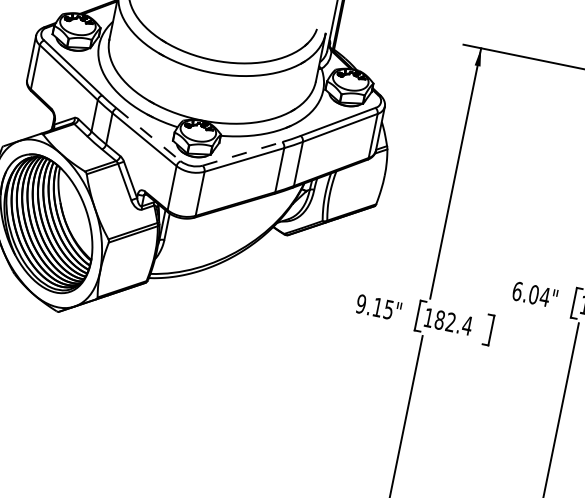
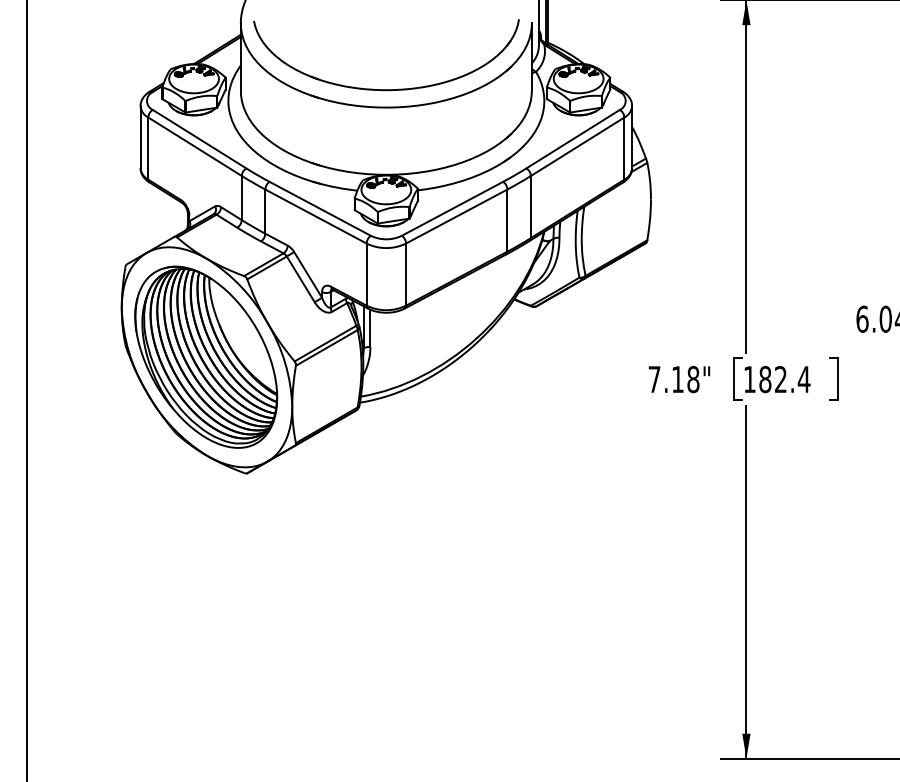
line: (148, 135) -> (320, 209), dashed -> solid
line: (242, 153) -> (452, 208), dashed -> solid
text: (374, 306) -> (673, 379), 9.15" -> 7.18"

